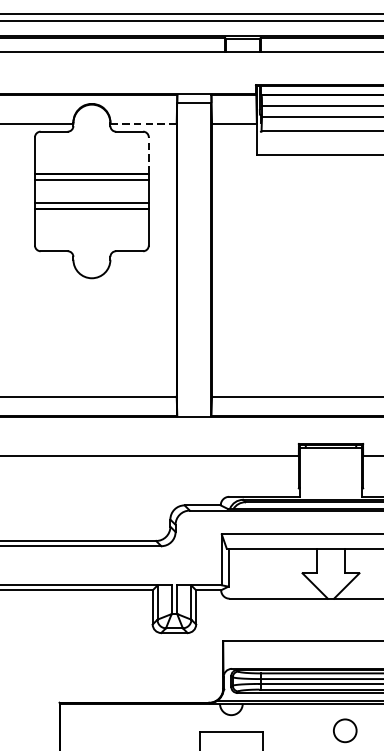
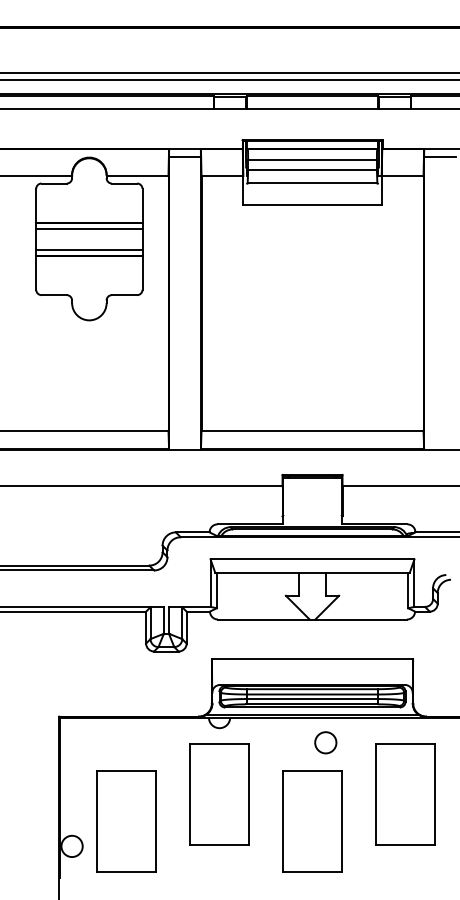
line: (143, 124) -> (137, 176), dashed -> solid
line: (148, 155) -> (142, 205), dashed -> solid

